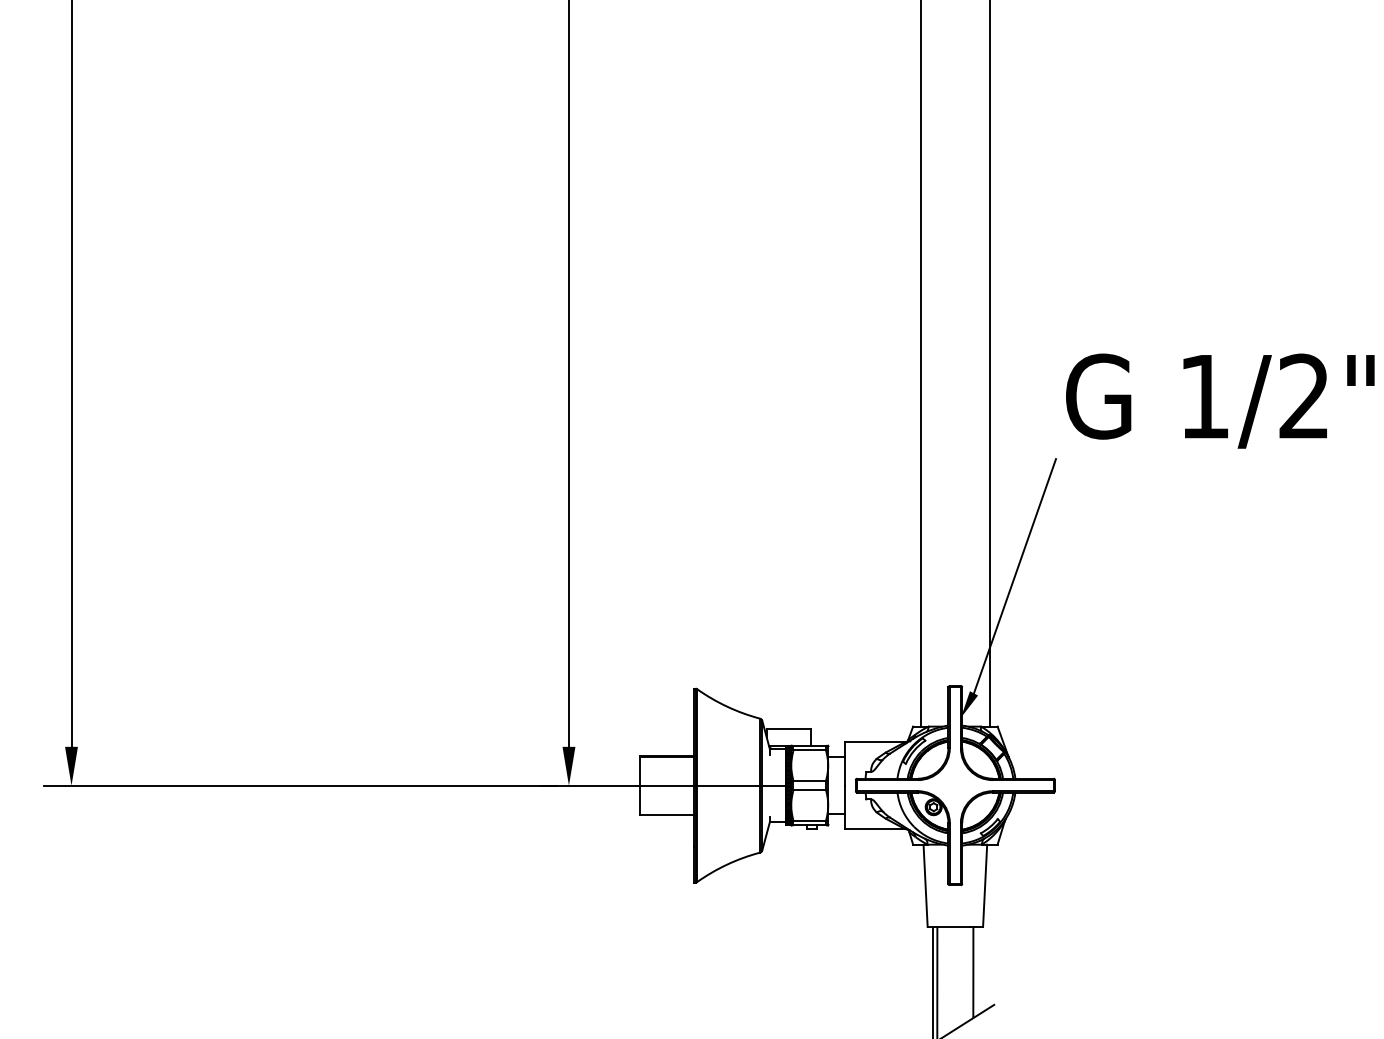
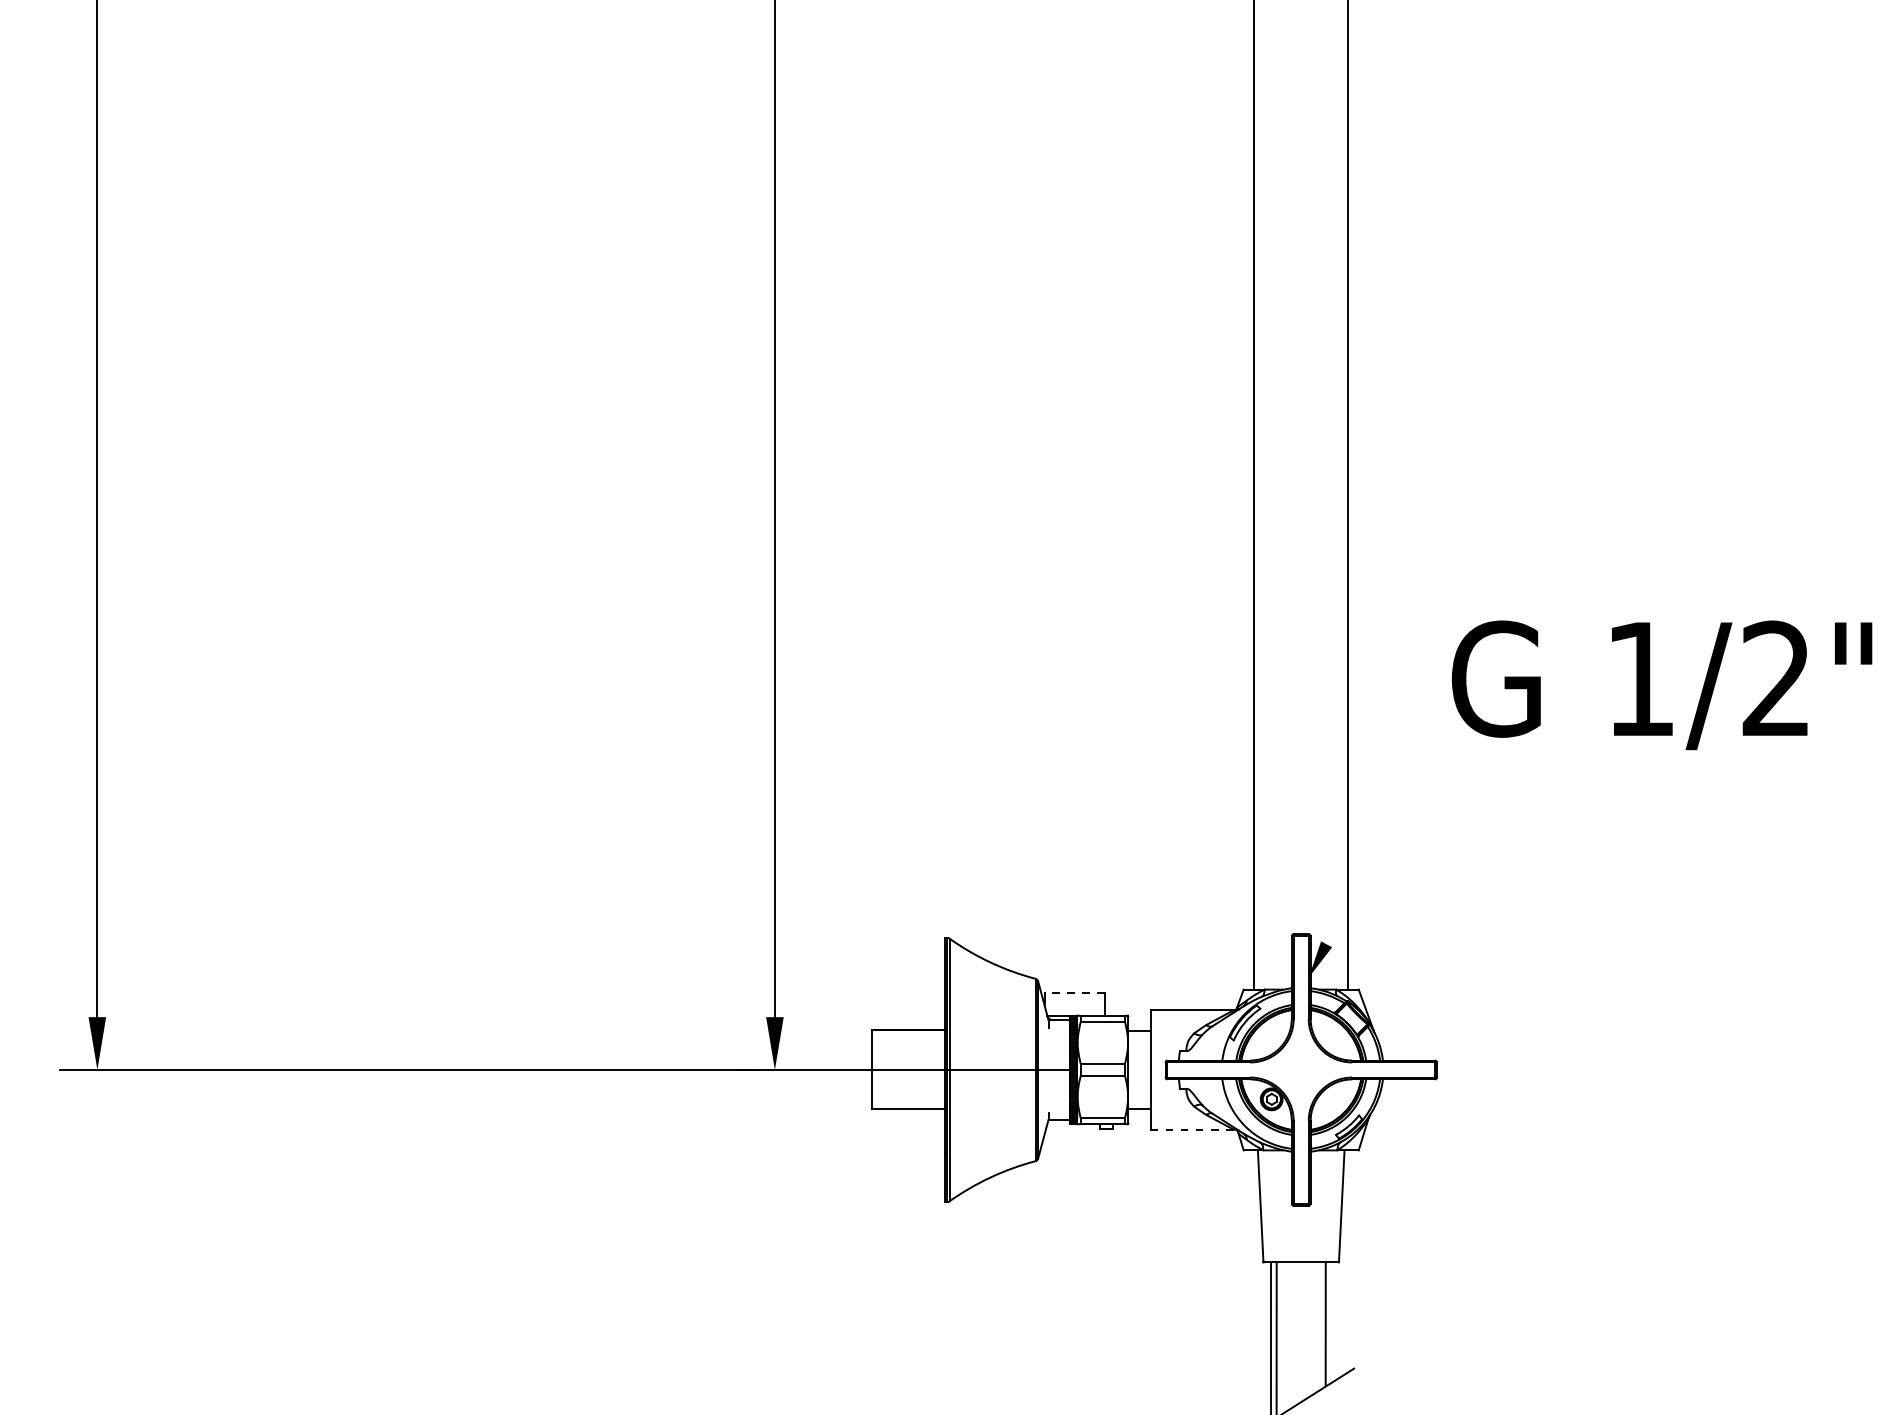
text: (1219, 401) -> (1661, 685), moved
line: (1015, 576) -> (1382, 784), removed
line: (788, 729) -> (1074, 993), solid -> dashed
line: (875, 829) -> (1192, 1129), solid -> dashed

